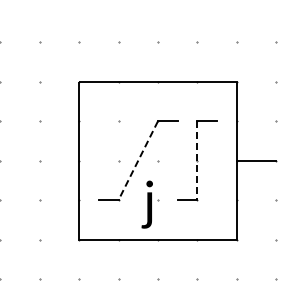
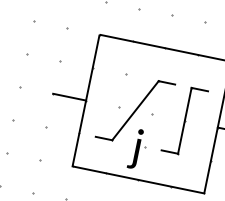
line: (59, 160) -> (69, 97), added
line: (138, 161) -> (135, 111), dashed -> solid
line: (197, 161) -> (184, 121), dashed -> solid

